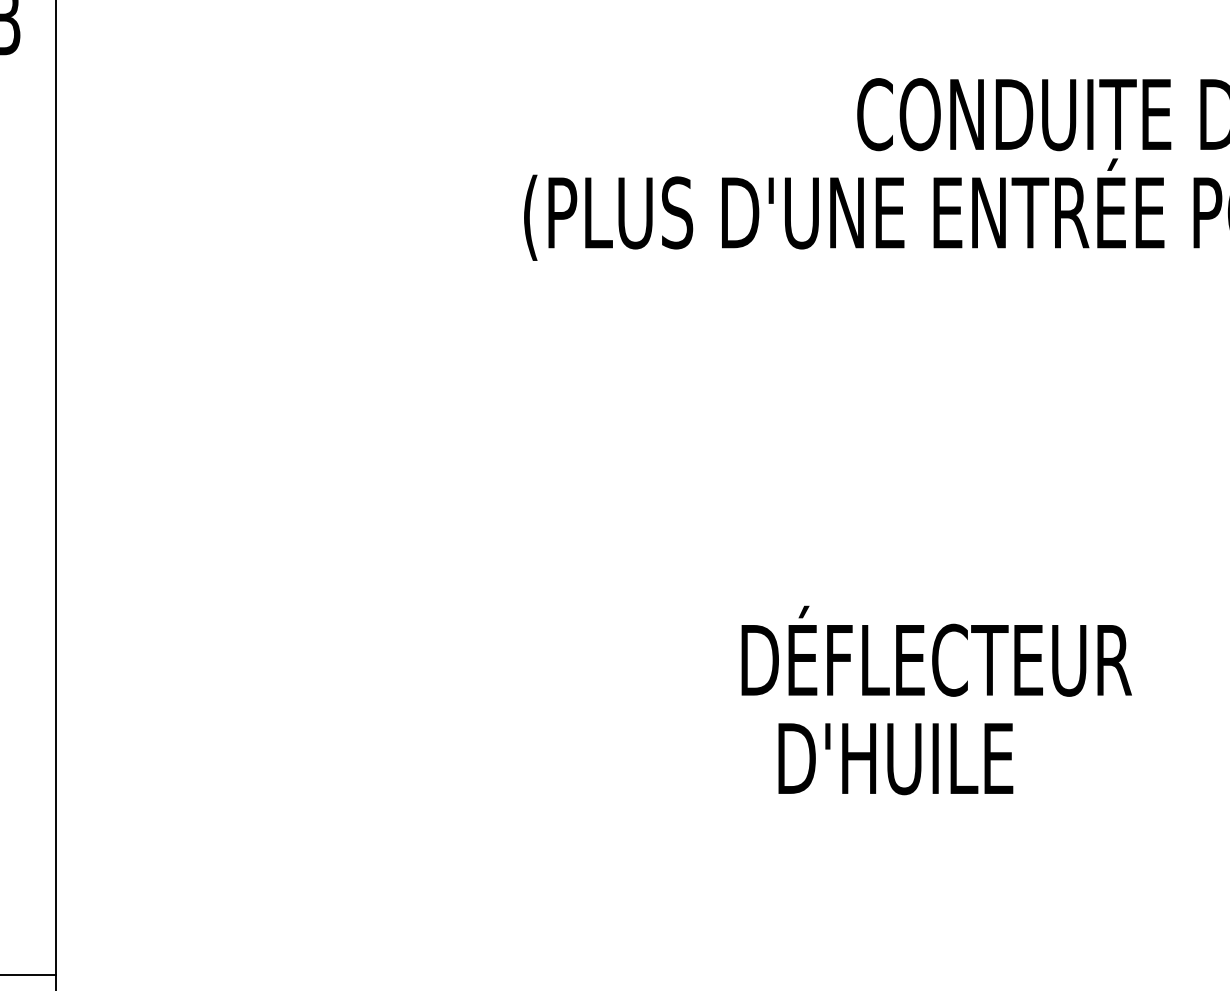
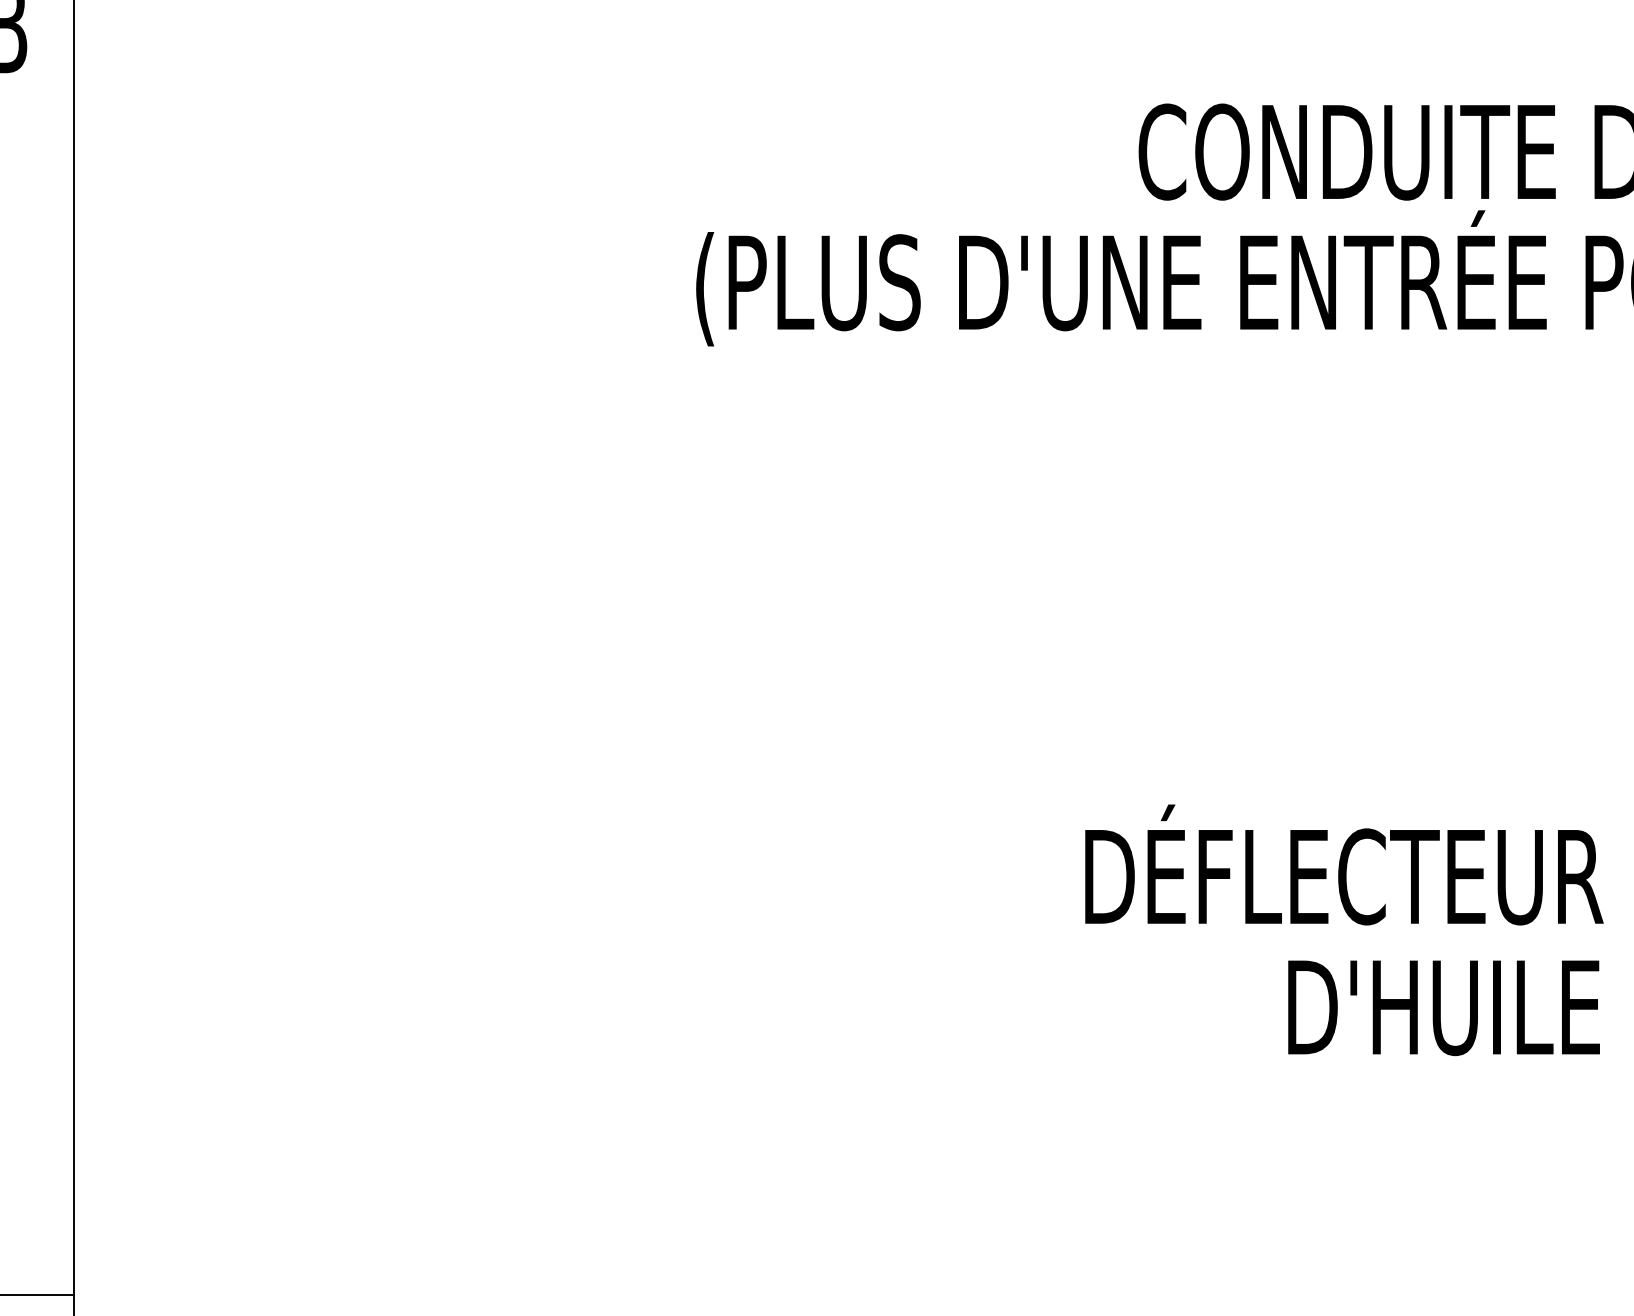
text: (936, 650) -> (1344, 864), moved
text: (895, 759) -> (1443, 1008), moved

